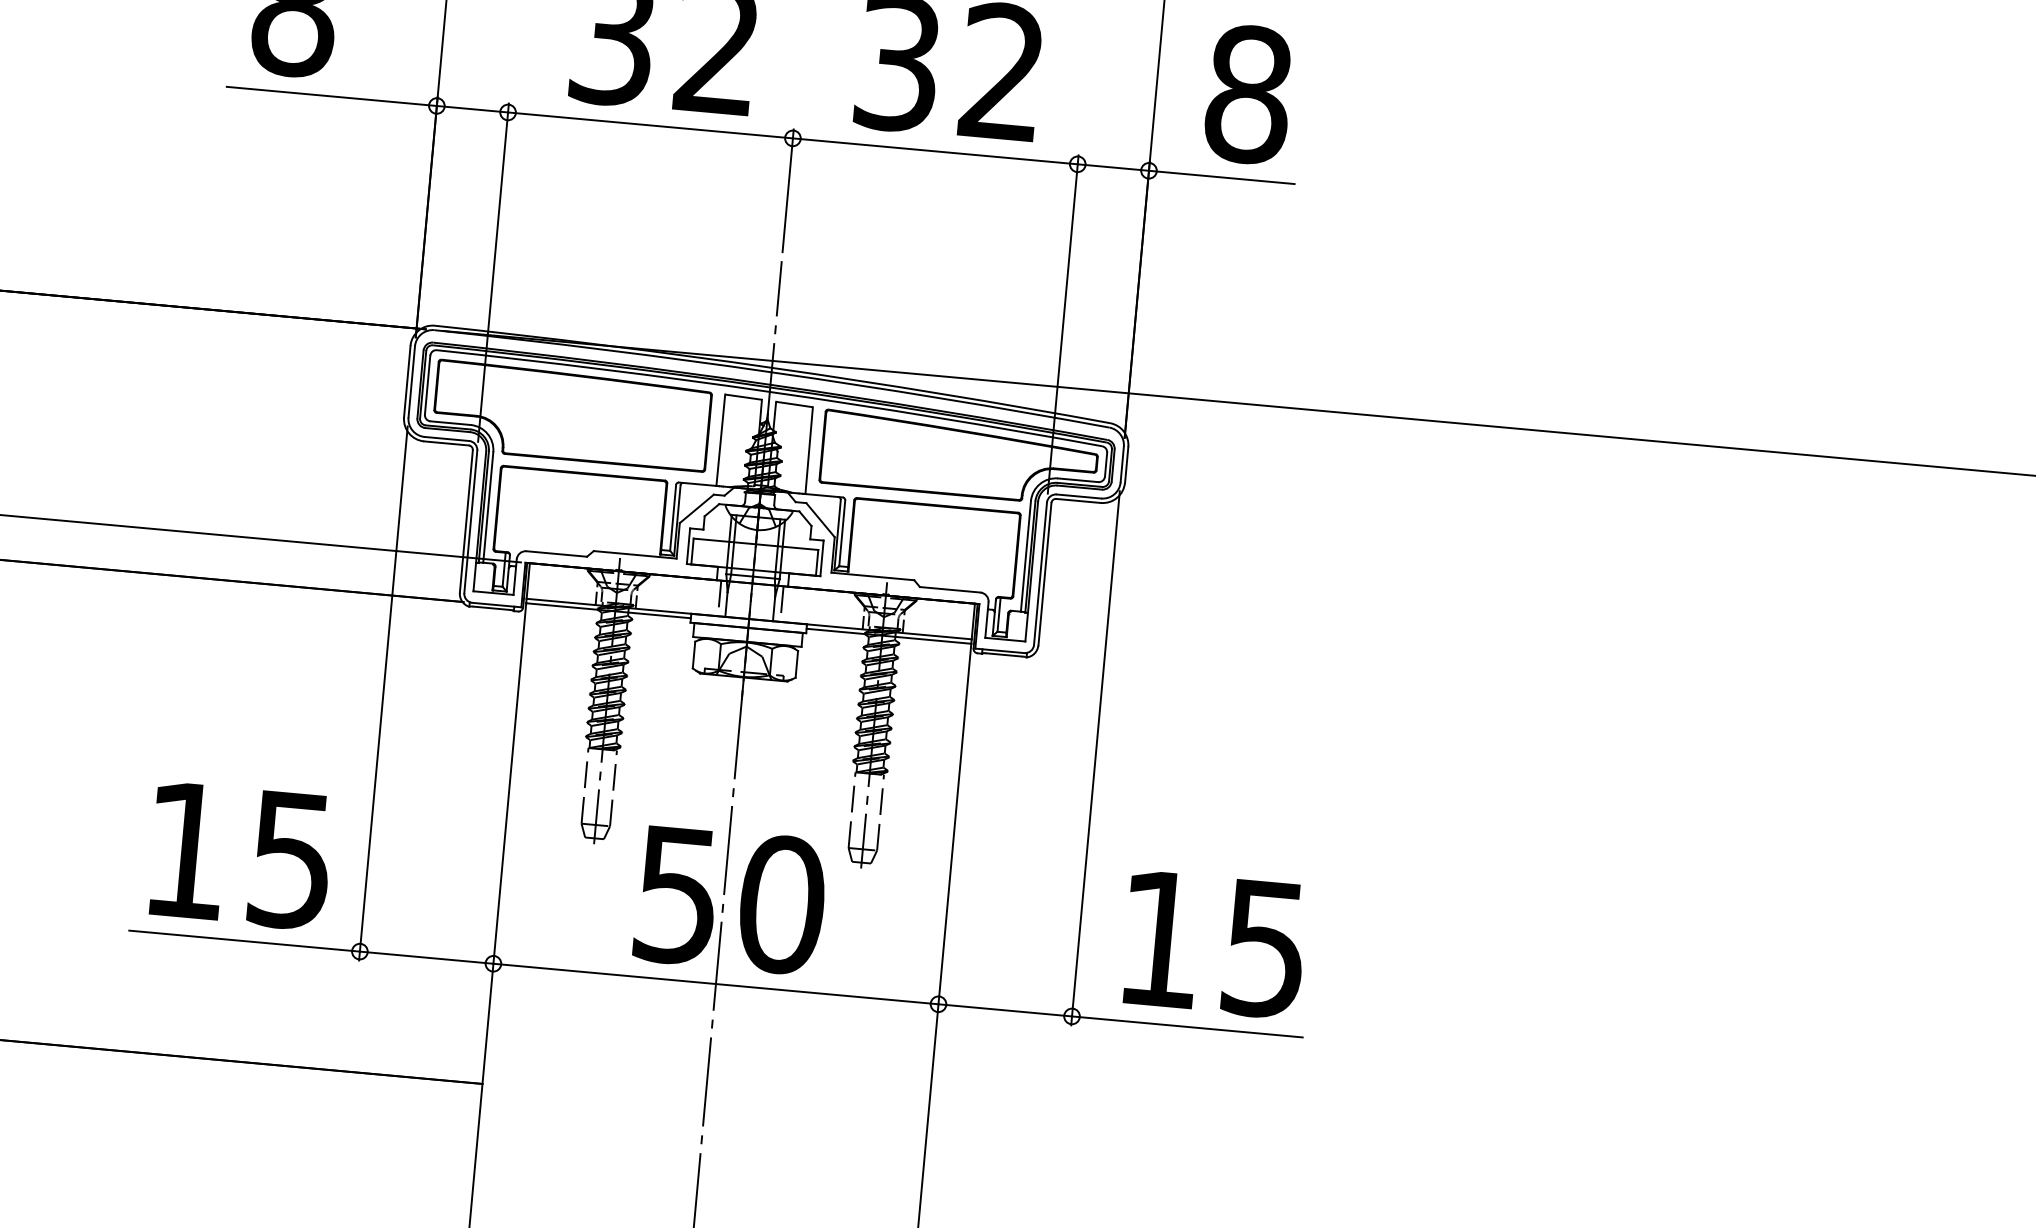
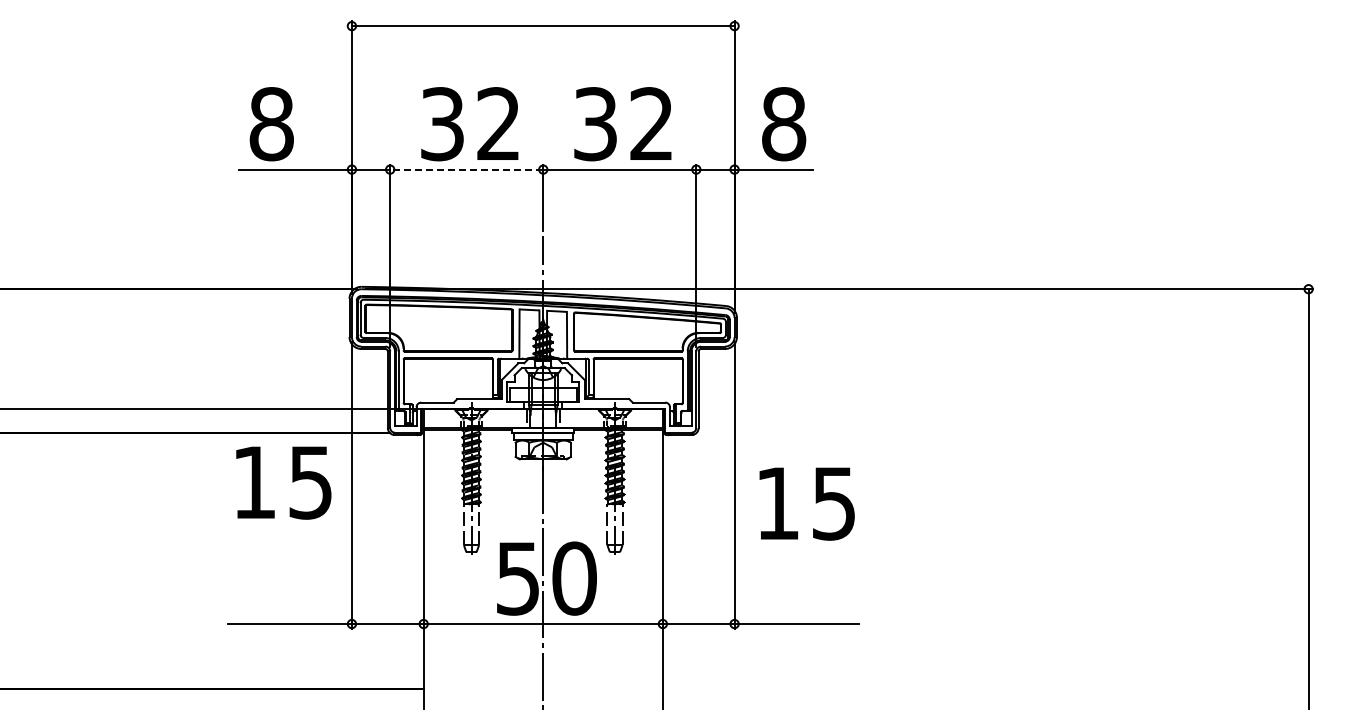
line: (650, 125) -> (466, 169), solid -> dashed
text: (240, 855) -> (283, 482), moved
text: (1213, 943) -> (806, 503), moved

